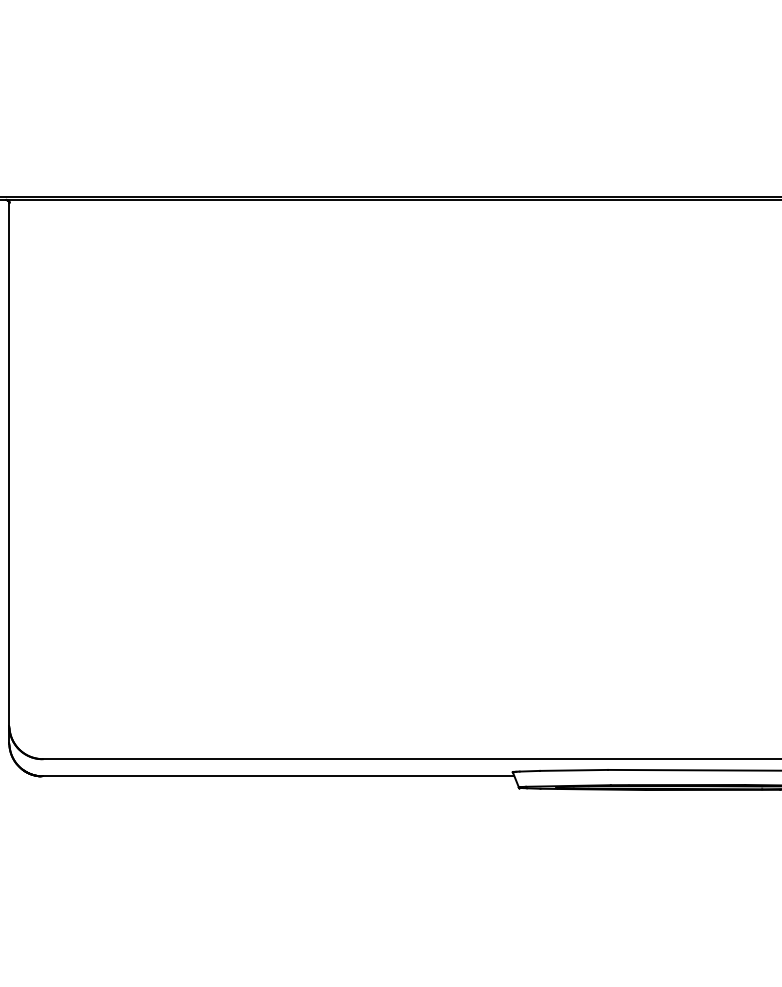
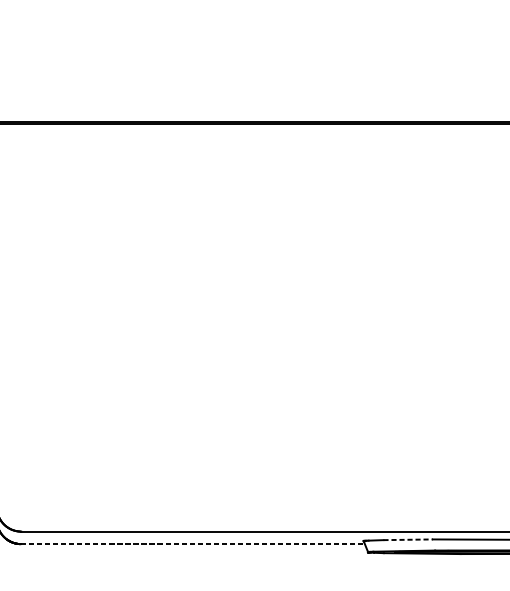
line: (574, 770) -> (408, 539), solid -> dashed
line: (278, 776) -> (192, 544), solid -> dashed

